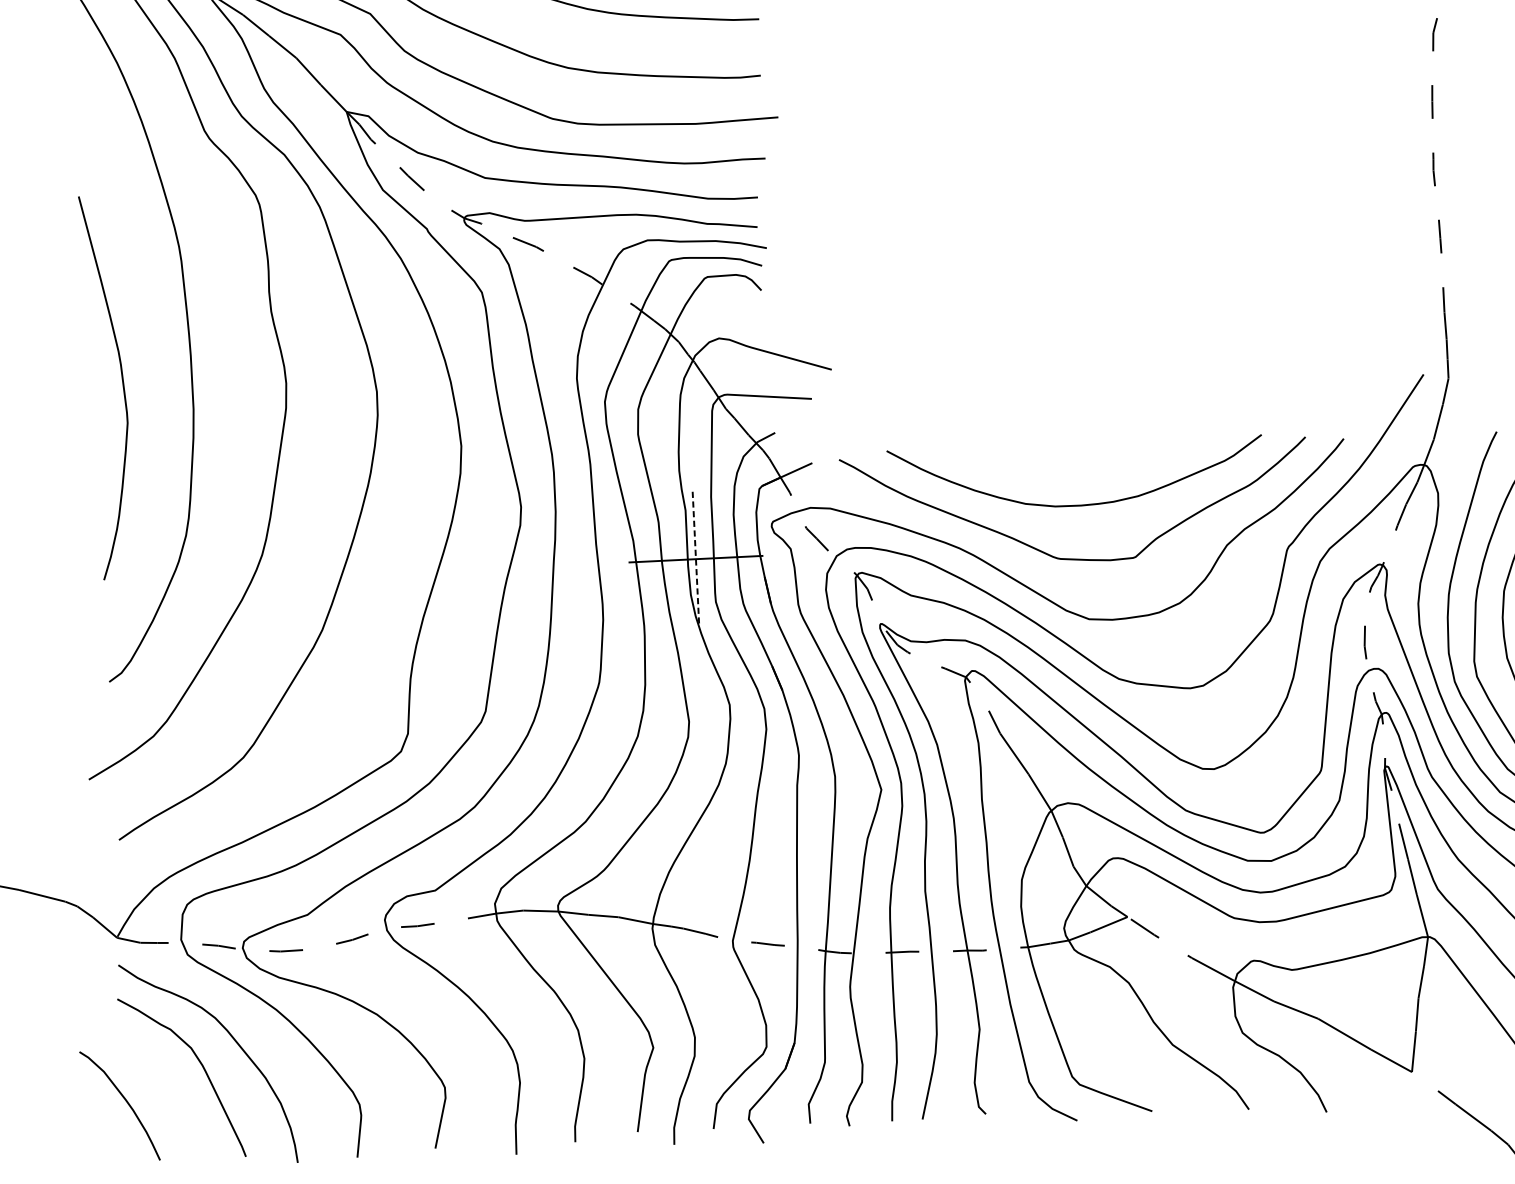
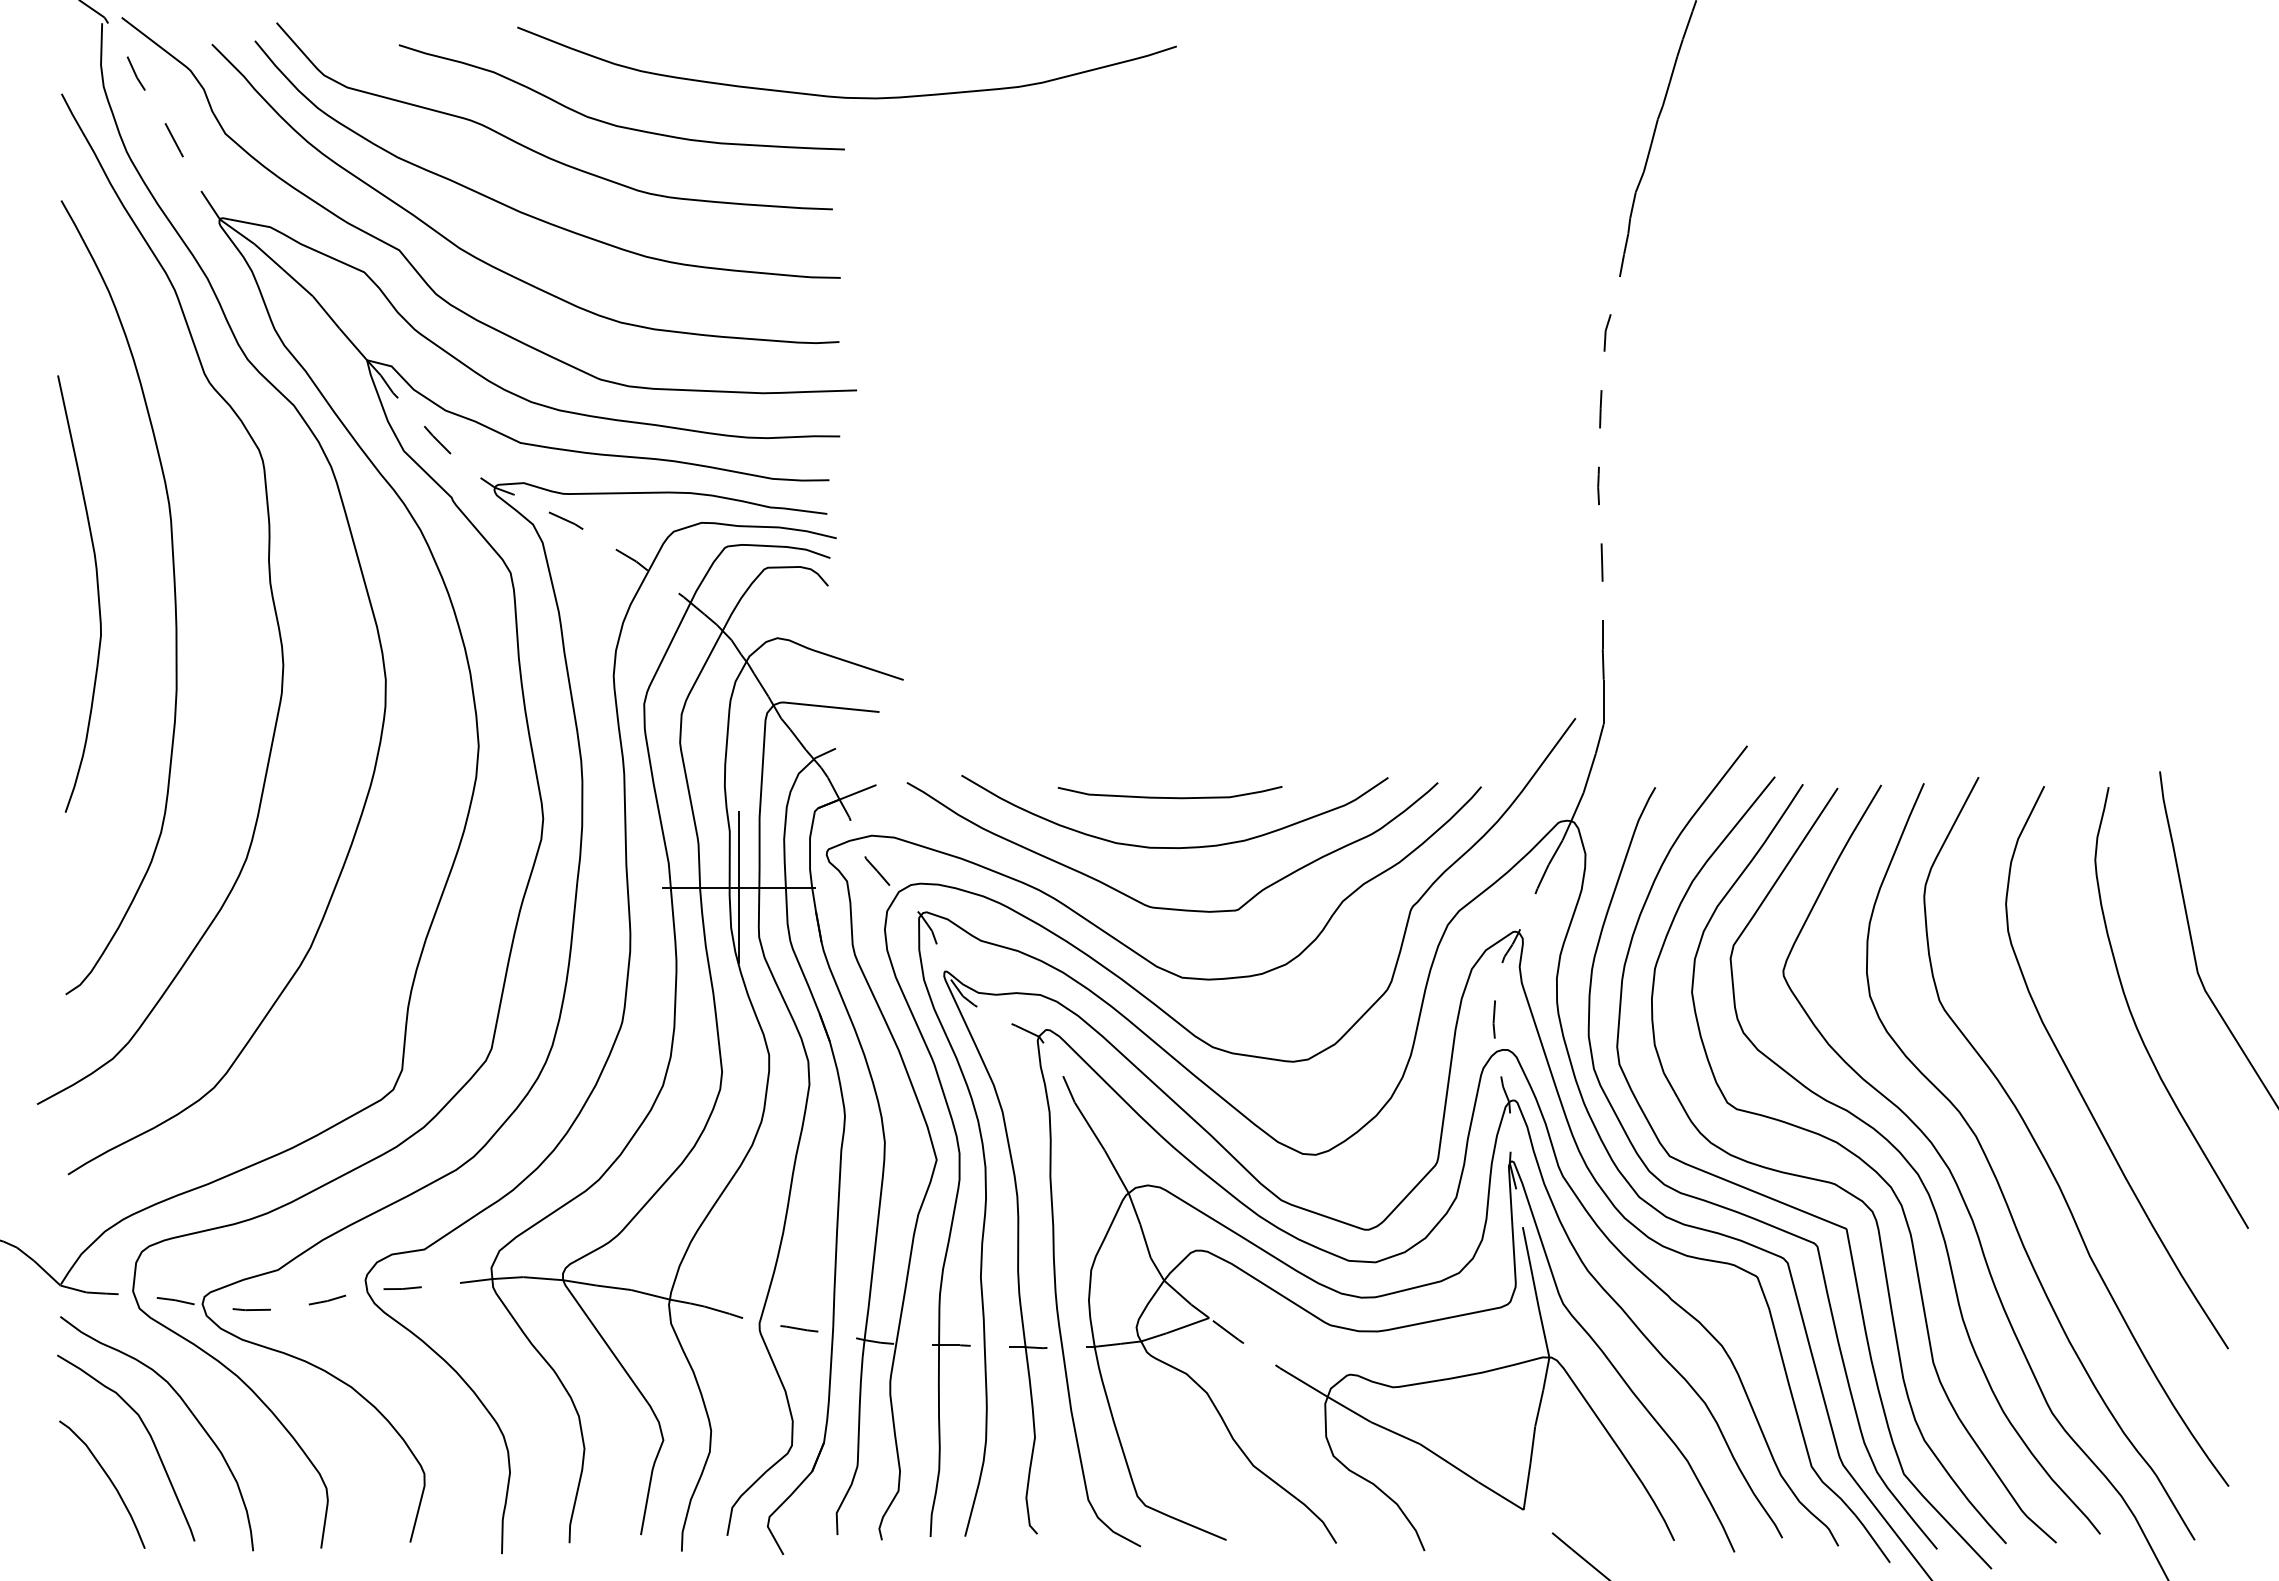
curve: (122, 386) -> (97, 593), moved
curve: (1070, 461) -> (1169, 797), added
line: (695, 559) -> (738, 887), dashed -> solid
curve: (126, 1101) -> (109, 1480), moved

